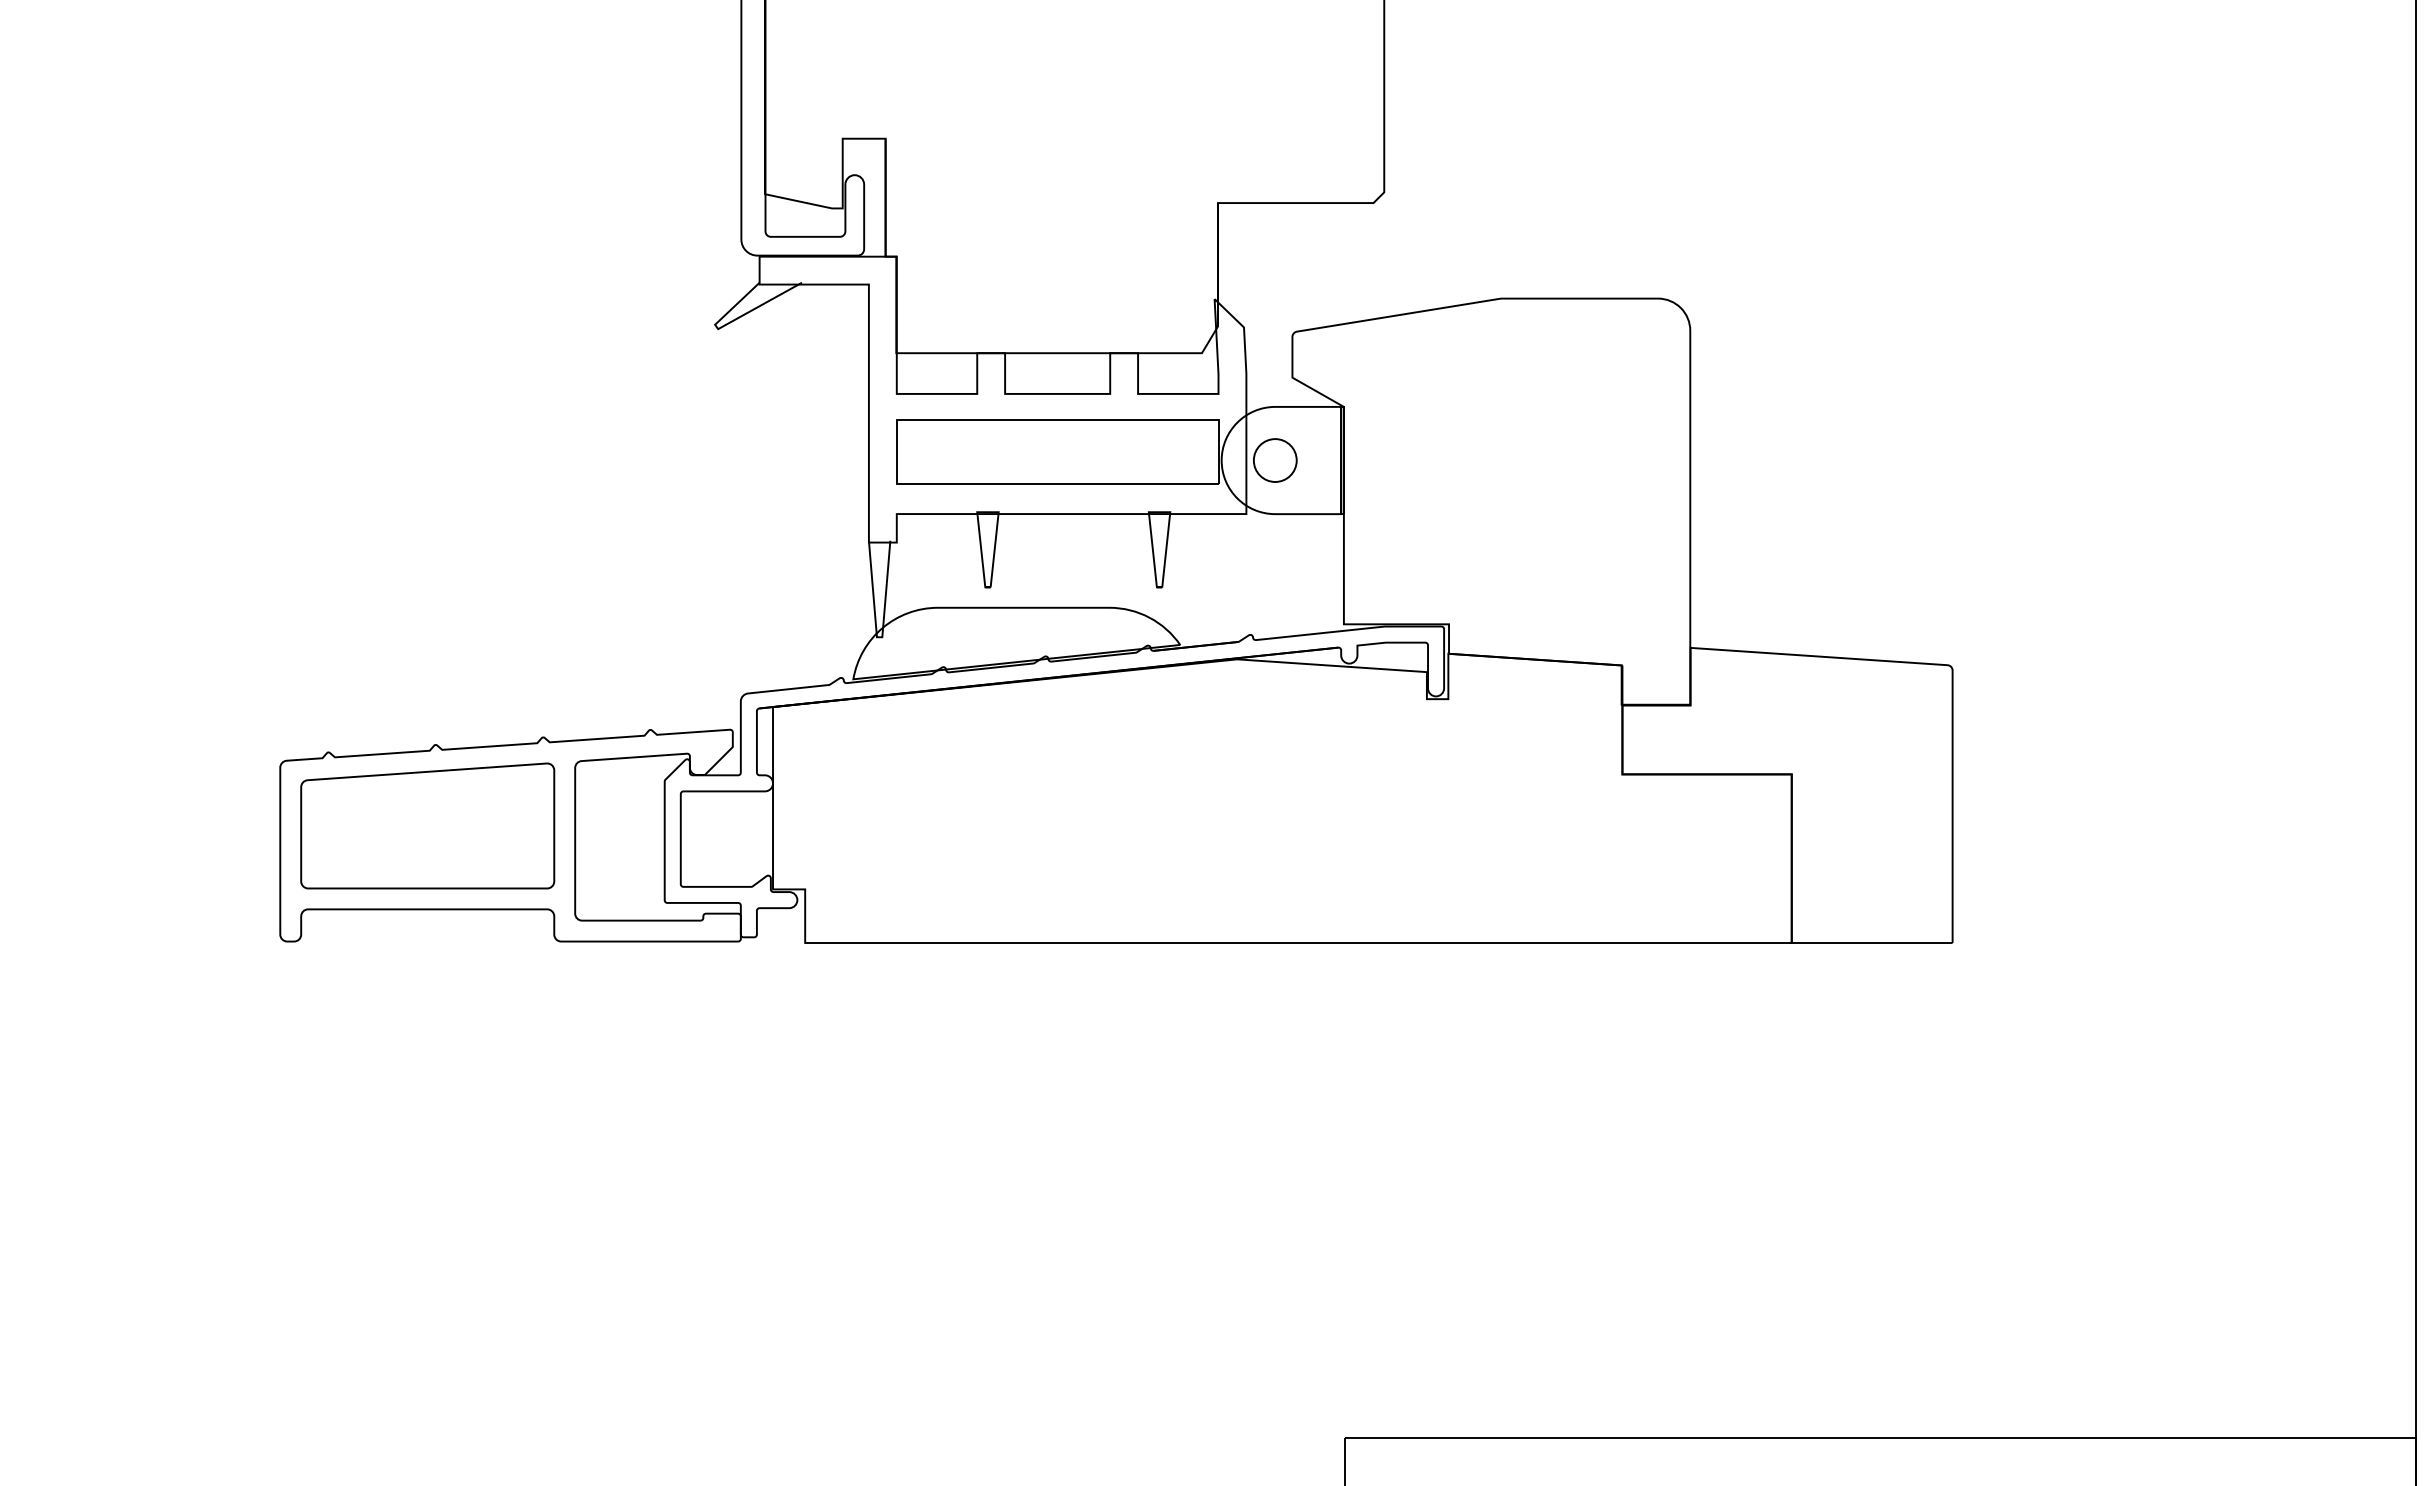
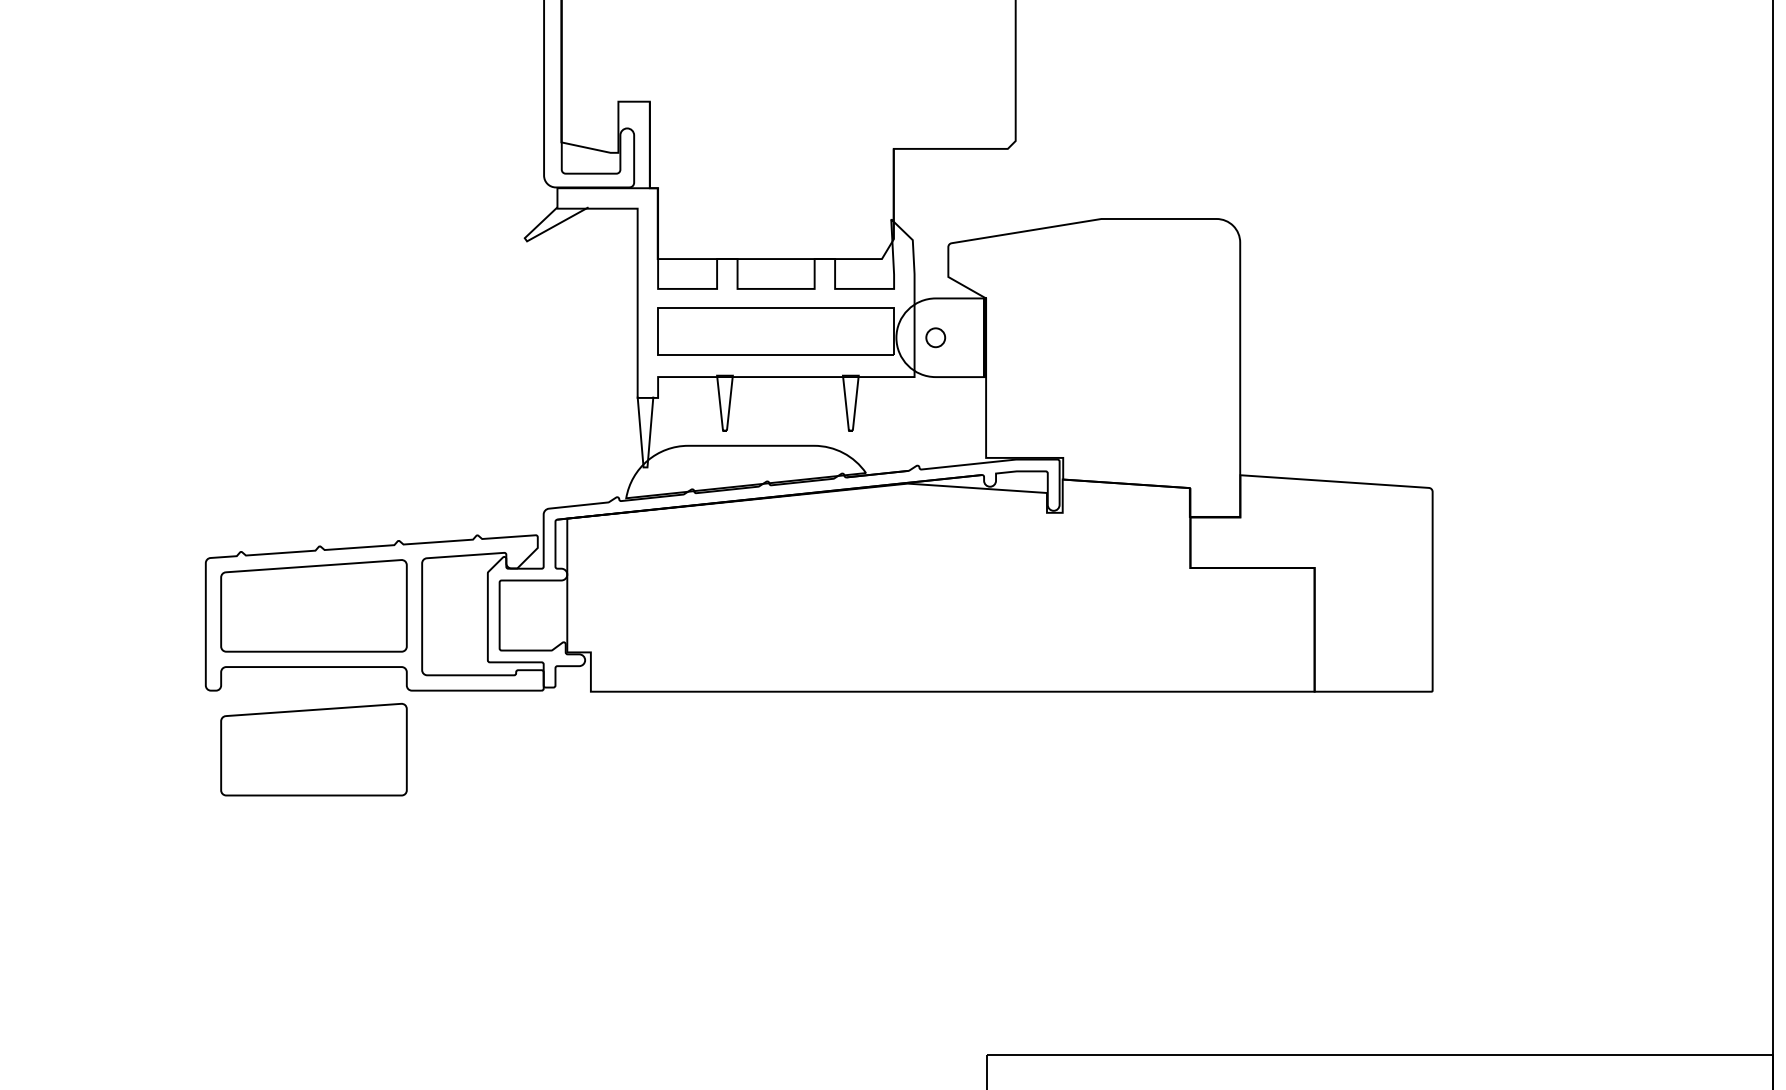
circle: (1274, 460) -> (935, 337), size x0.6
part: (427, 1021) -> (313, 749), added

